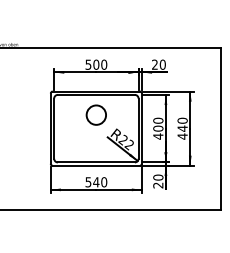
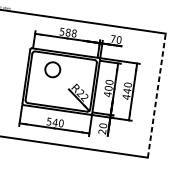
text: (100, 64) -> (71, 32), 500 -> 588
text: (154, 64) -> (112, 38), 20 -> 70
circle: (95, 114) -> (52, 69), moved
line: (221, 128) -> (157, 95), solid -> dashed

